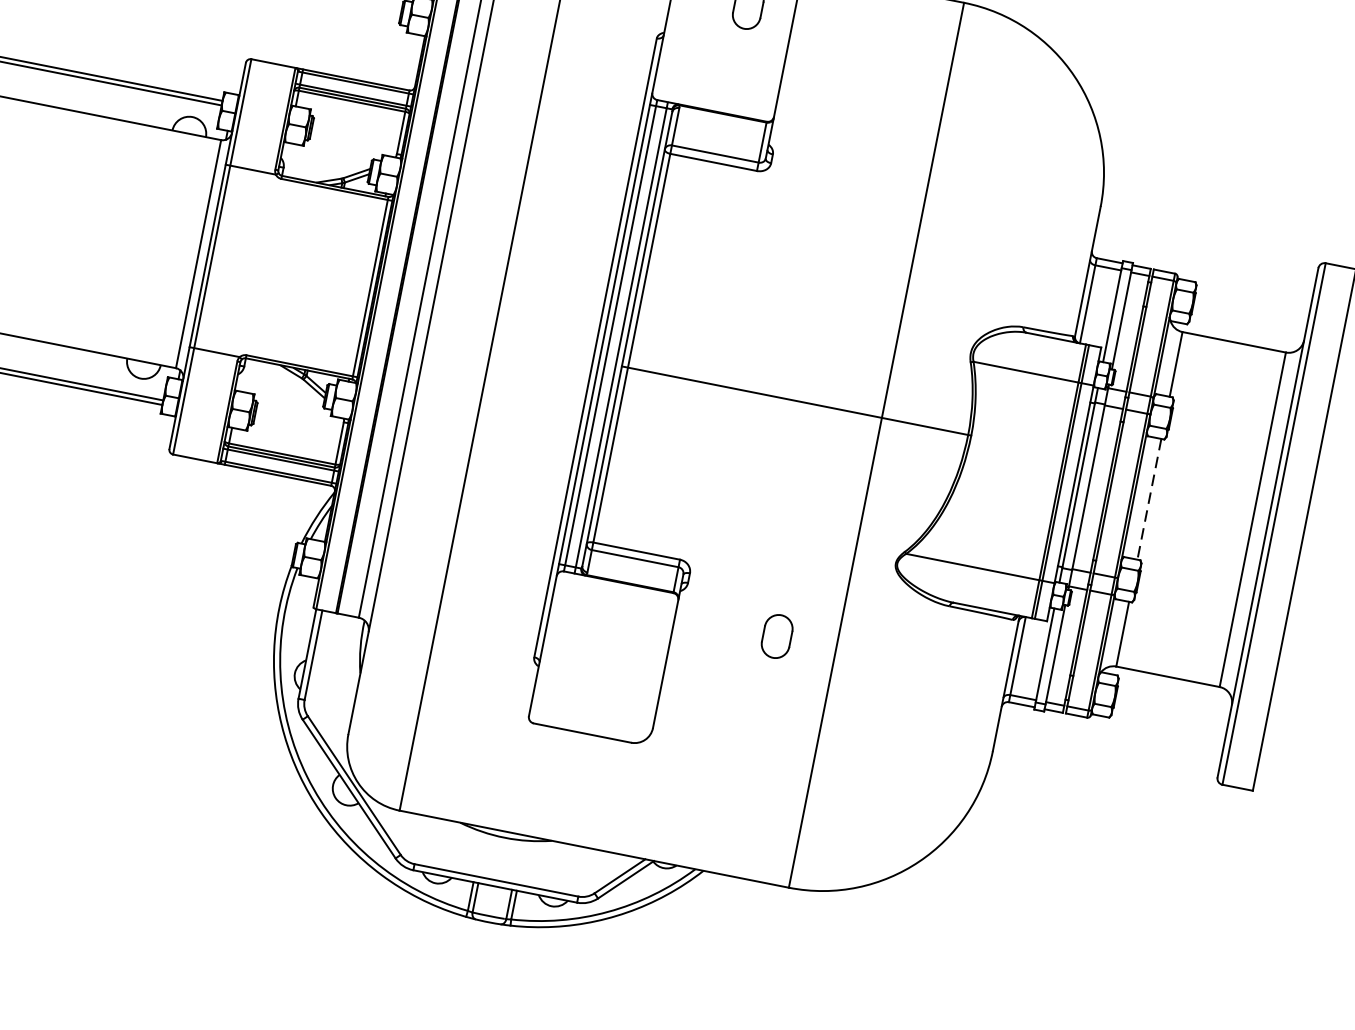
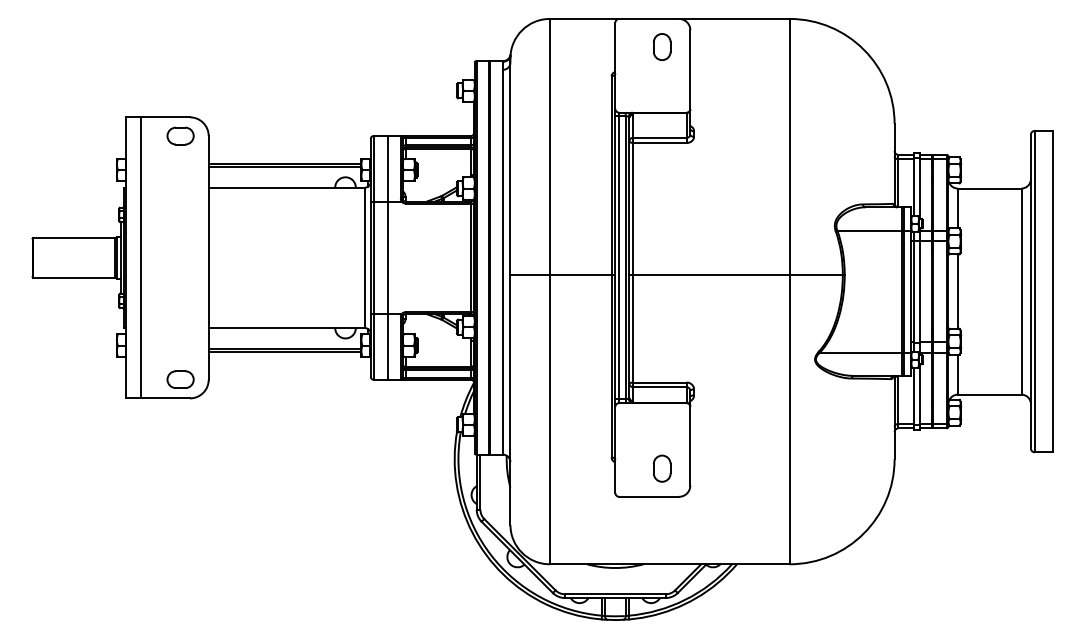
line: (234, 260) -> (387, 257), added
line: (513, 344) -> (562, 274), added
line: (1148, 500) -> (957, 292), dashed -> solid
part: (777, 636) -> (662, 468), moved

